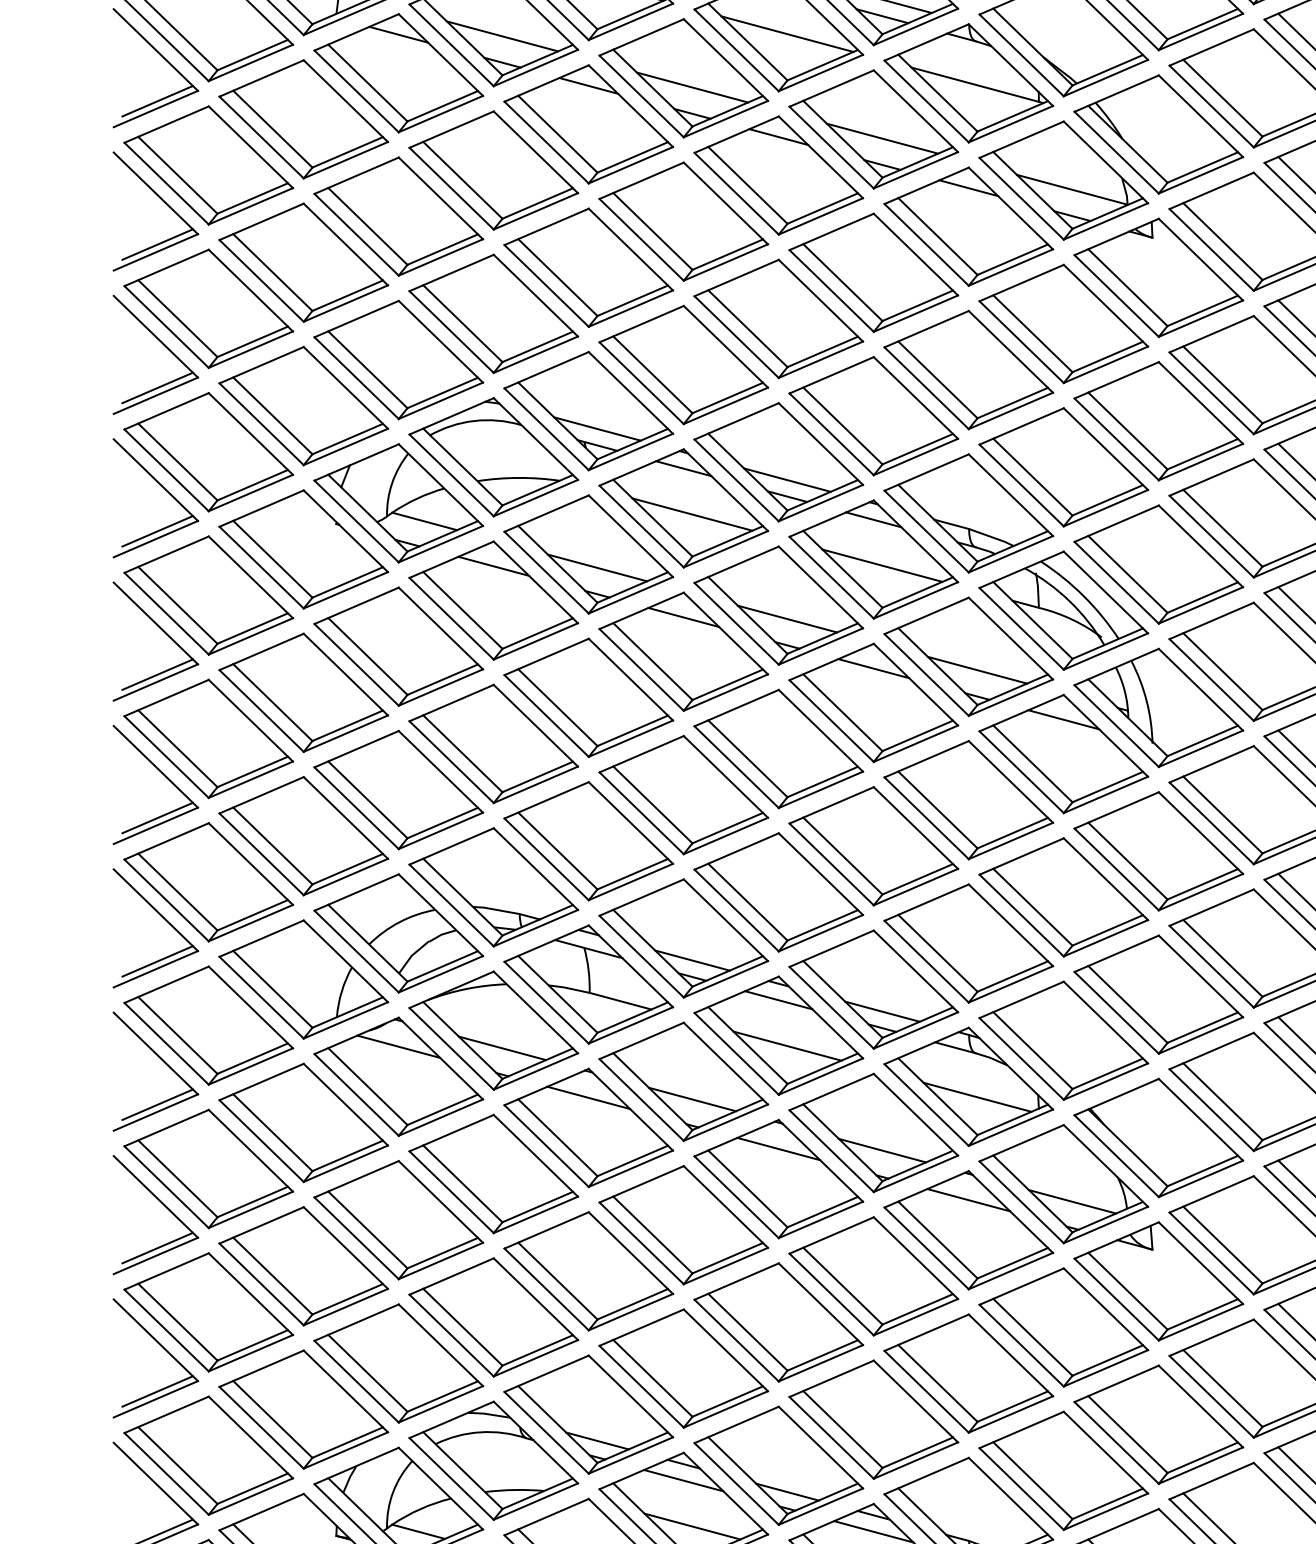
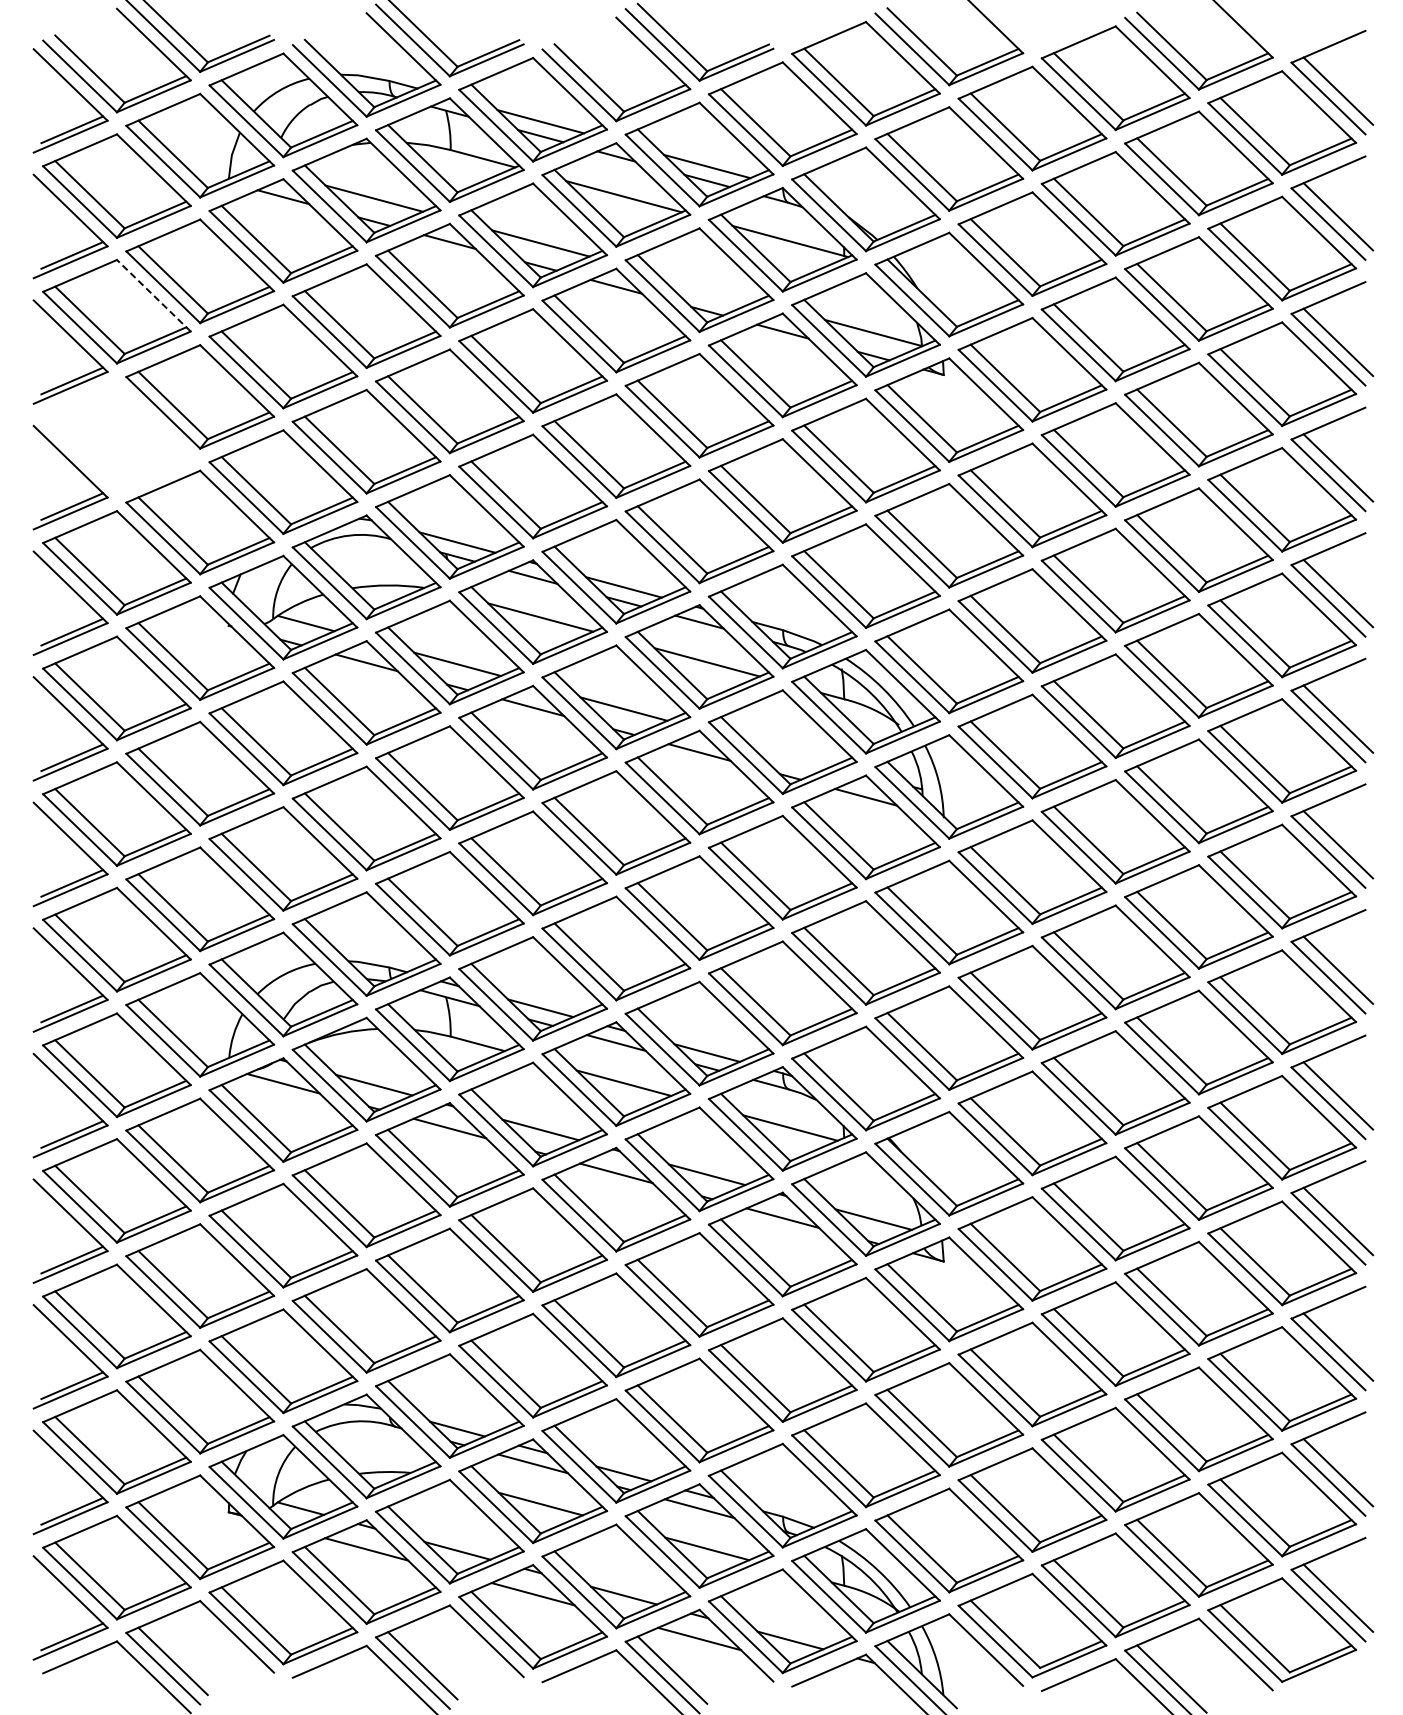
line: (881, 138) -> (706, 288), removed
line: (250, 146) -> (153, 295), solid -> dashed
part: (208, 309) -> (116, 437), removed
line: (977, 669) -> (790, 753), removed

